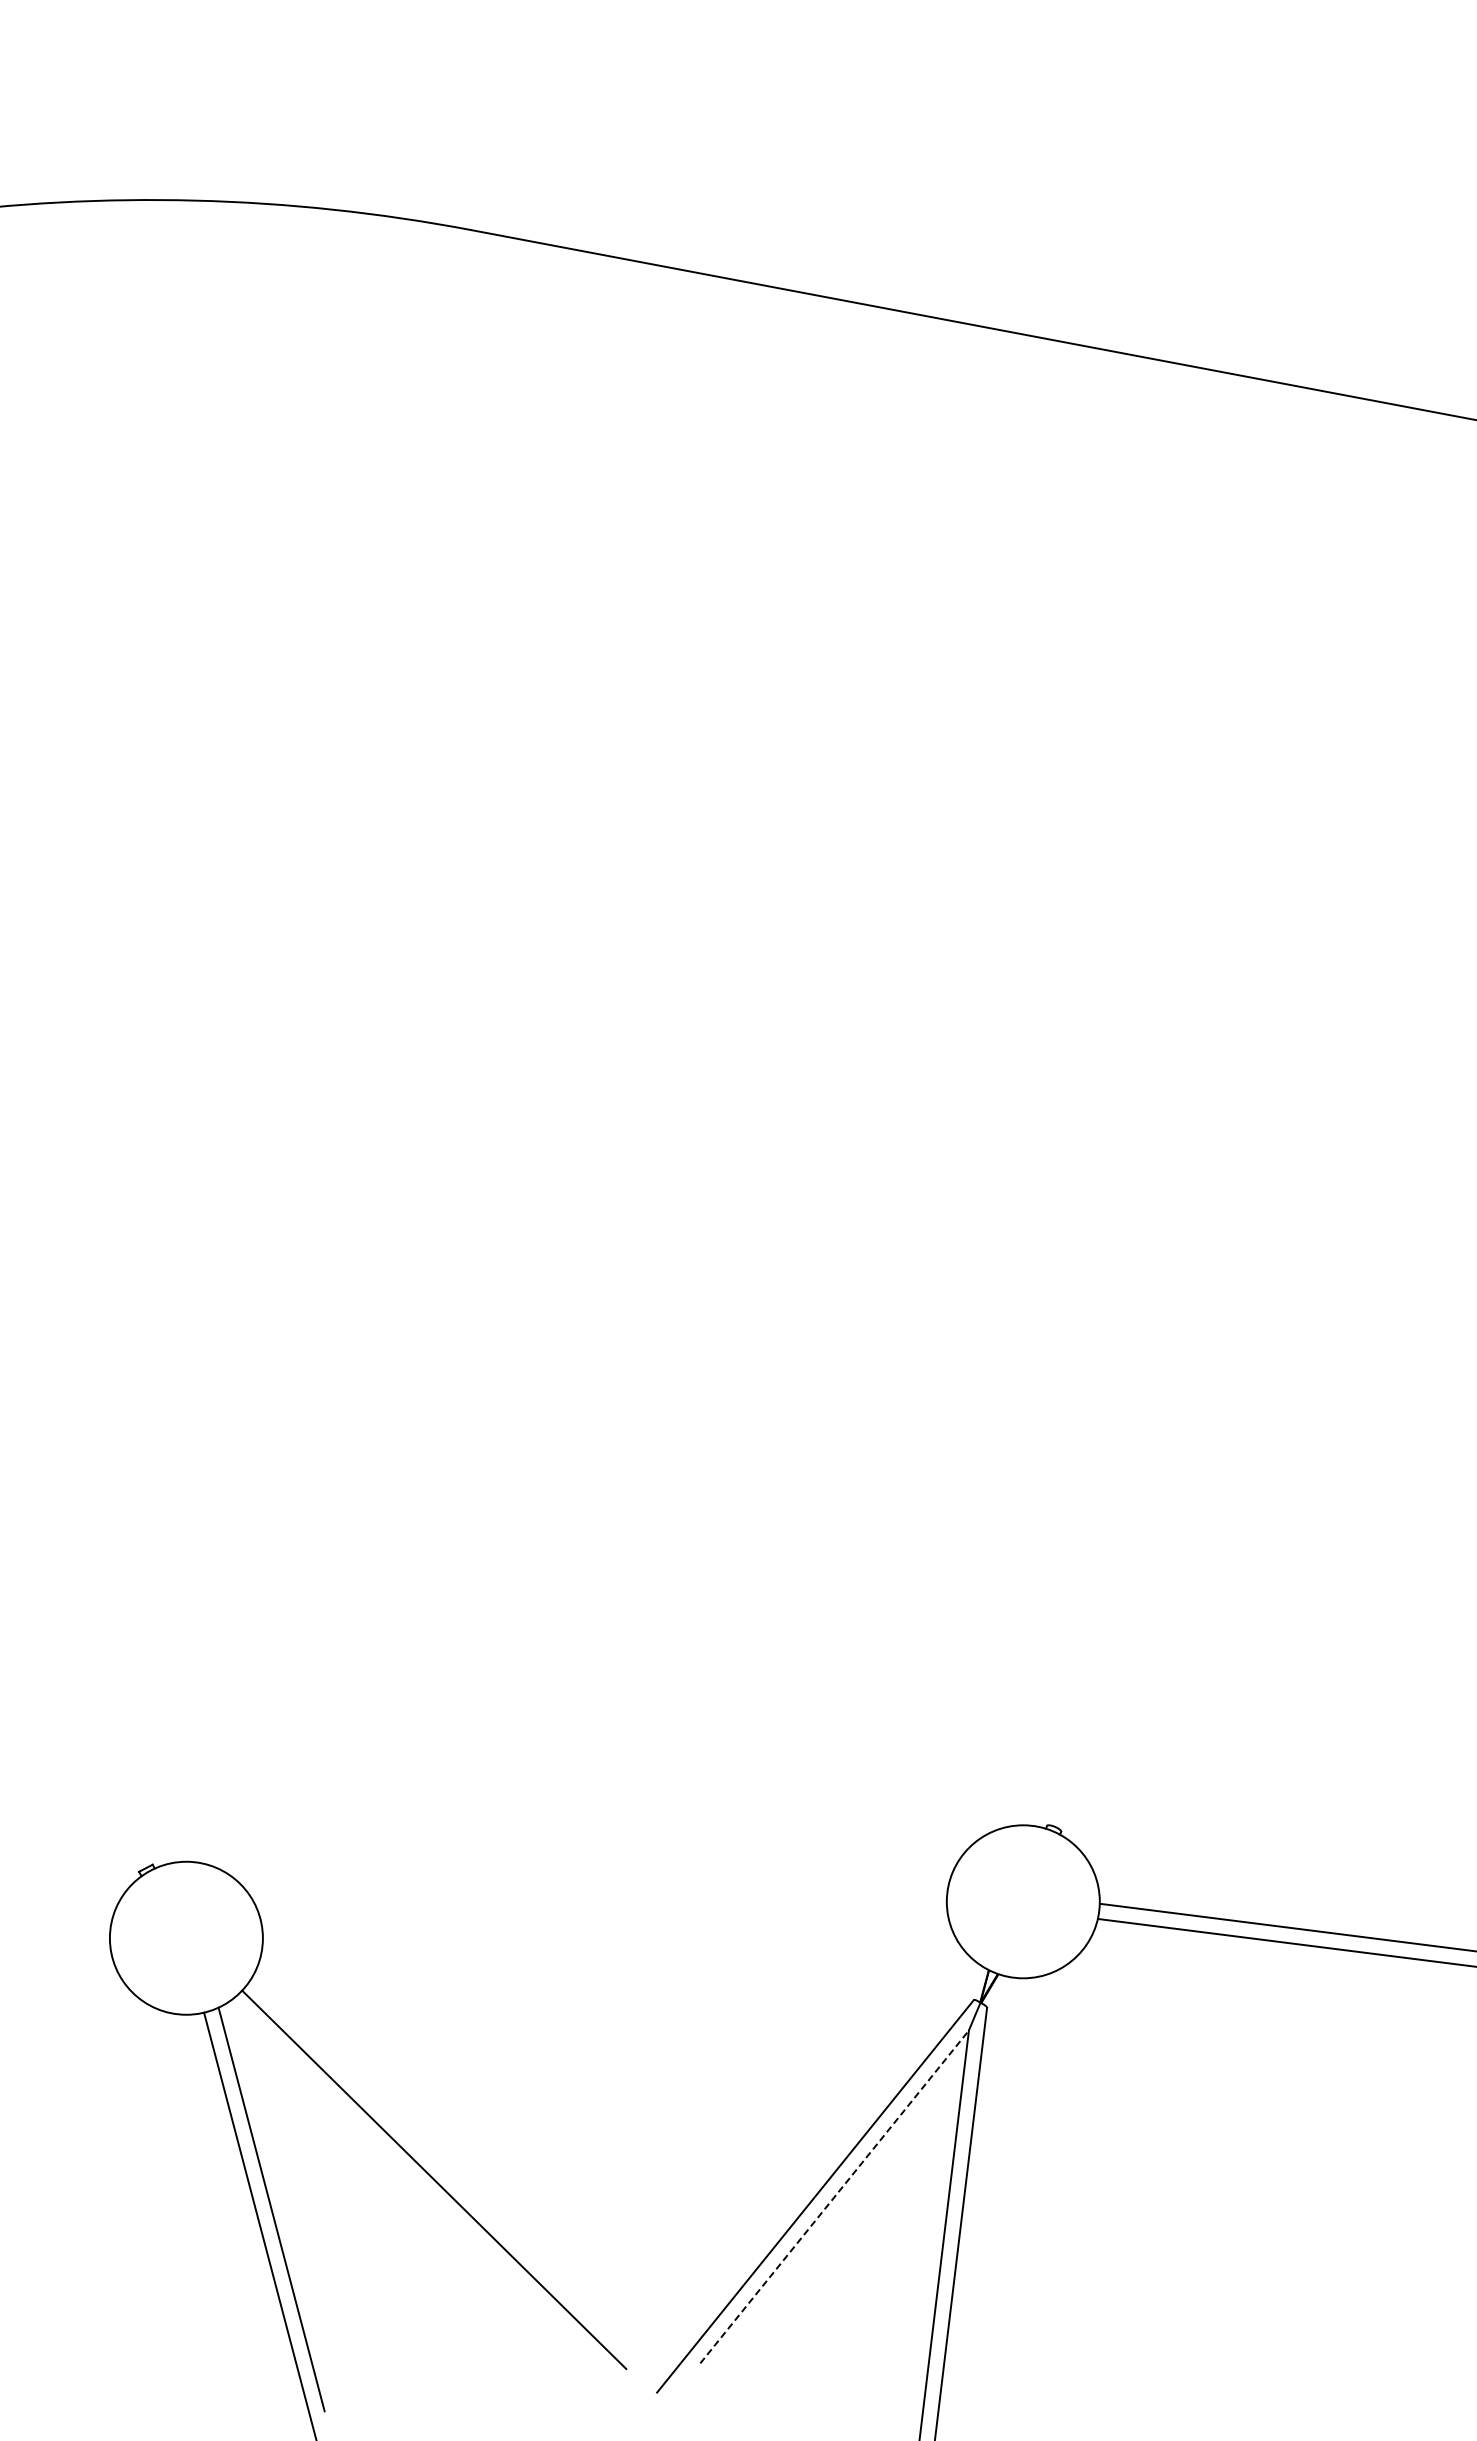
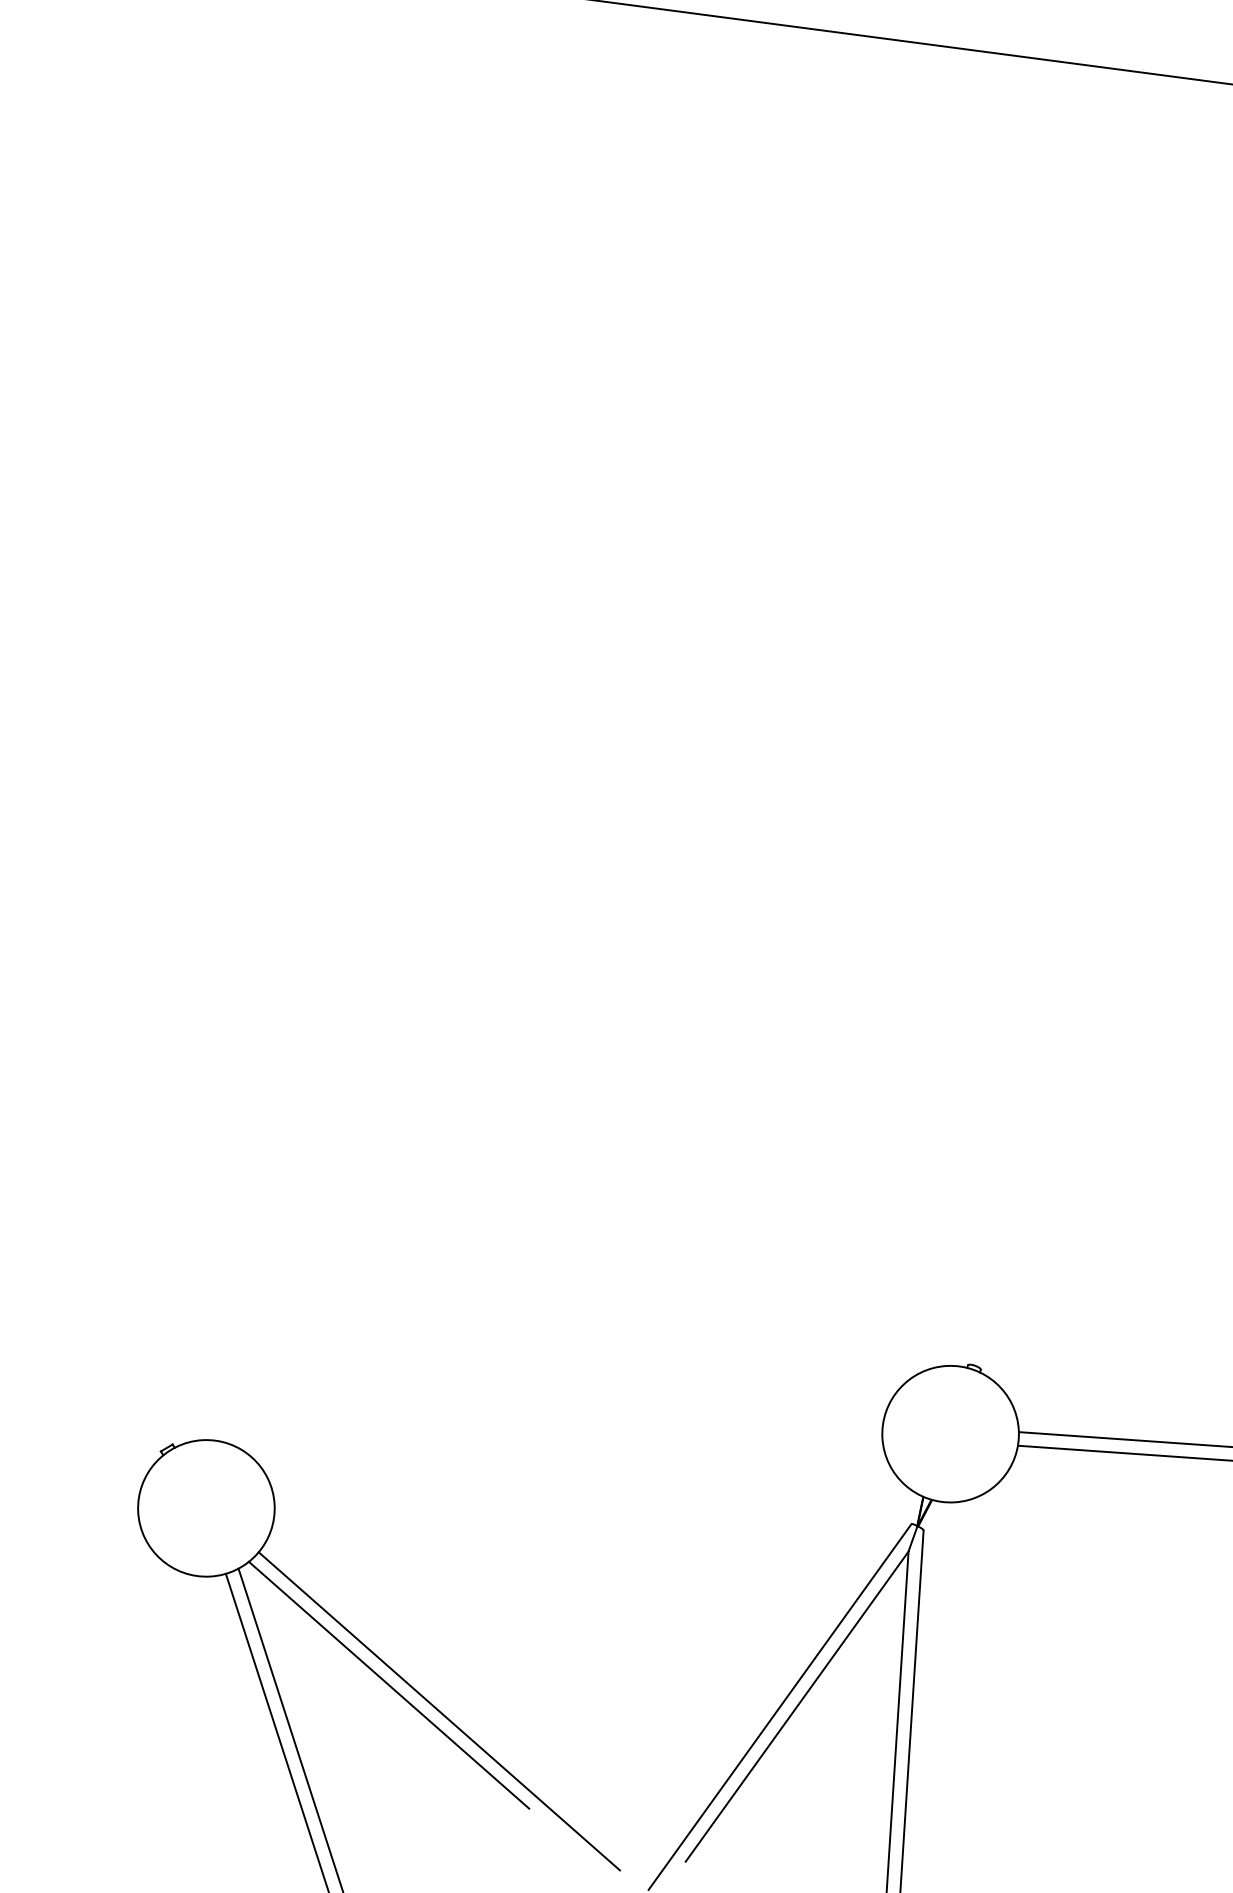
line: (379, 2147) -> (388, 1685), added
line: (834, 2196) -> (796, 1706), dashed -> solid

